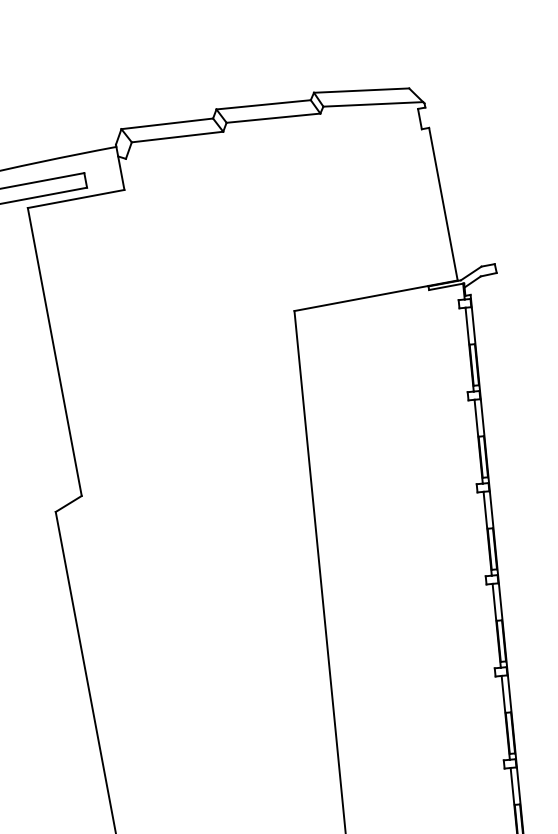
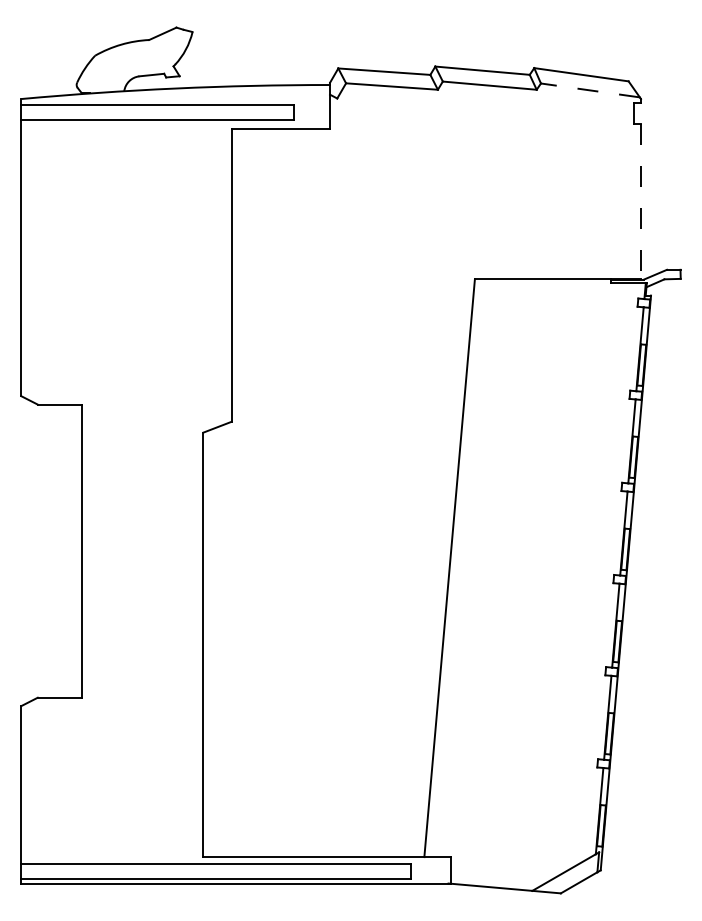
line: (373, 104) -> (590, 90), solid -> dashed
line: (442, 204) -> (640, 201), solid -> dashed

